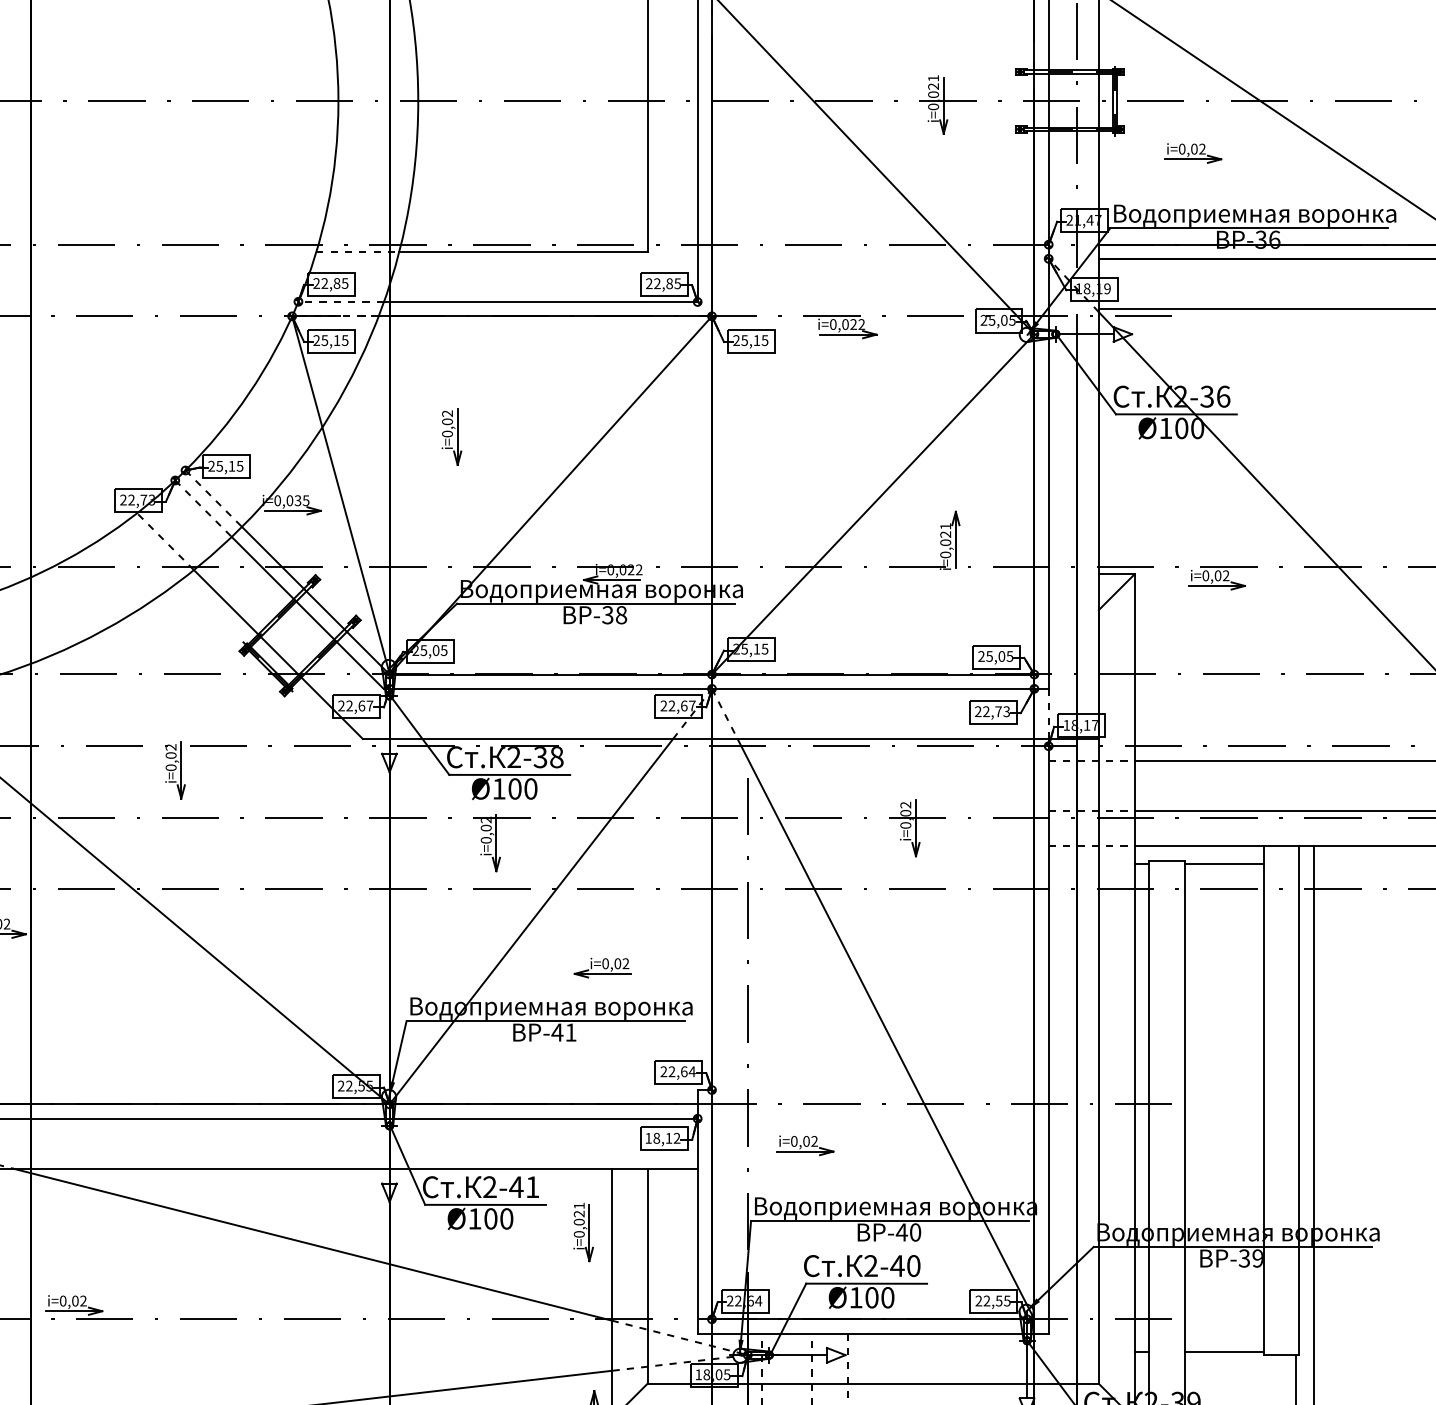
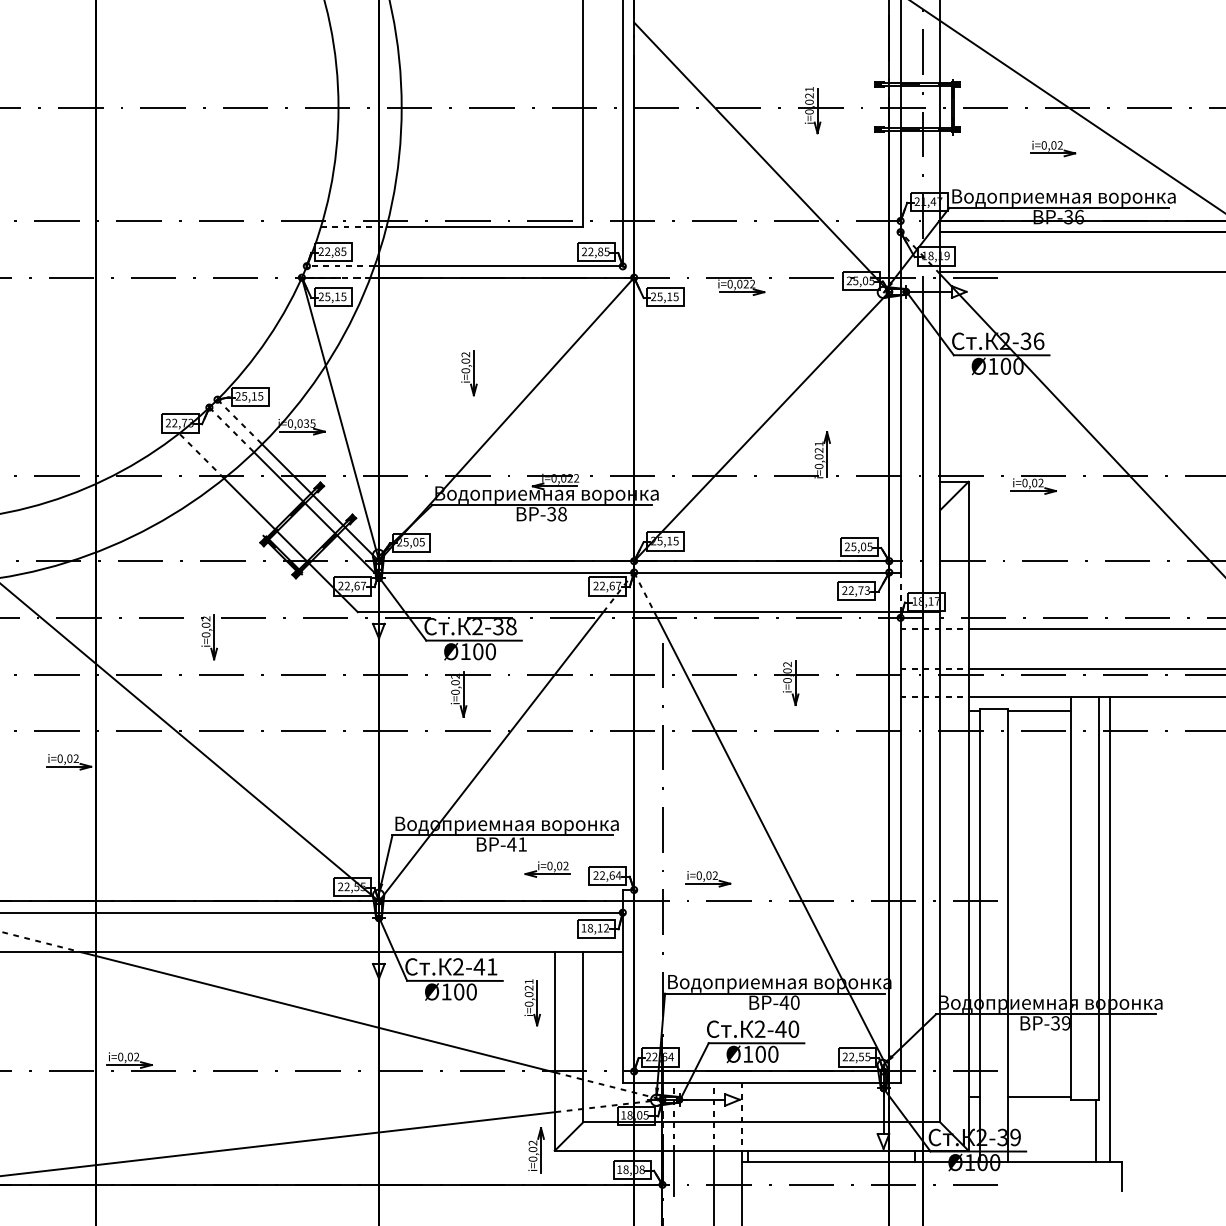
part: (1193, 153) -> (1053, 148), moved
part: (452, 437) -> (469, 373), moved
part: (602, 968) -> (547, 869), moved
part: (805, 1146) -> (708, 879), moved

